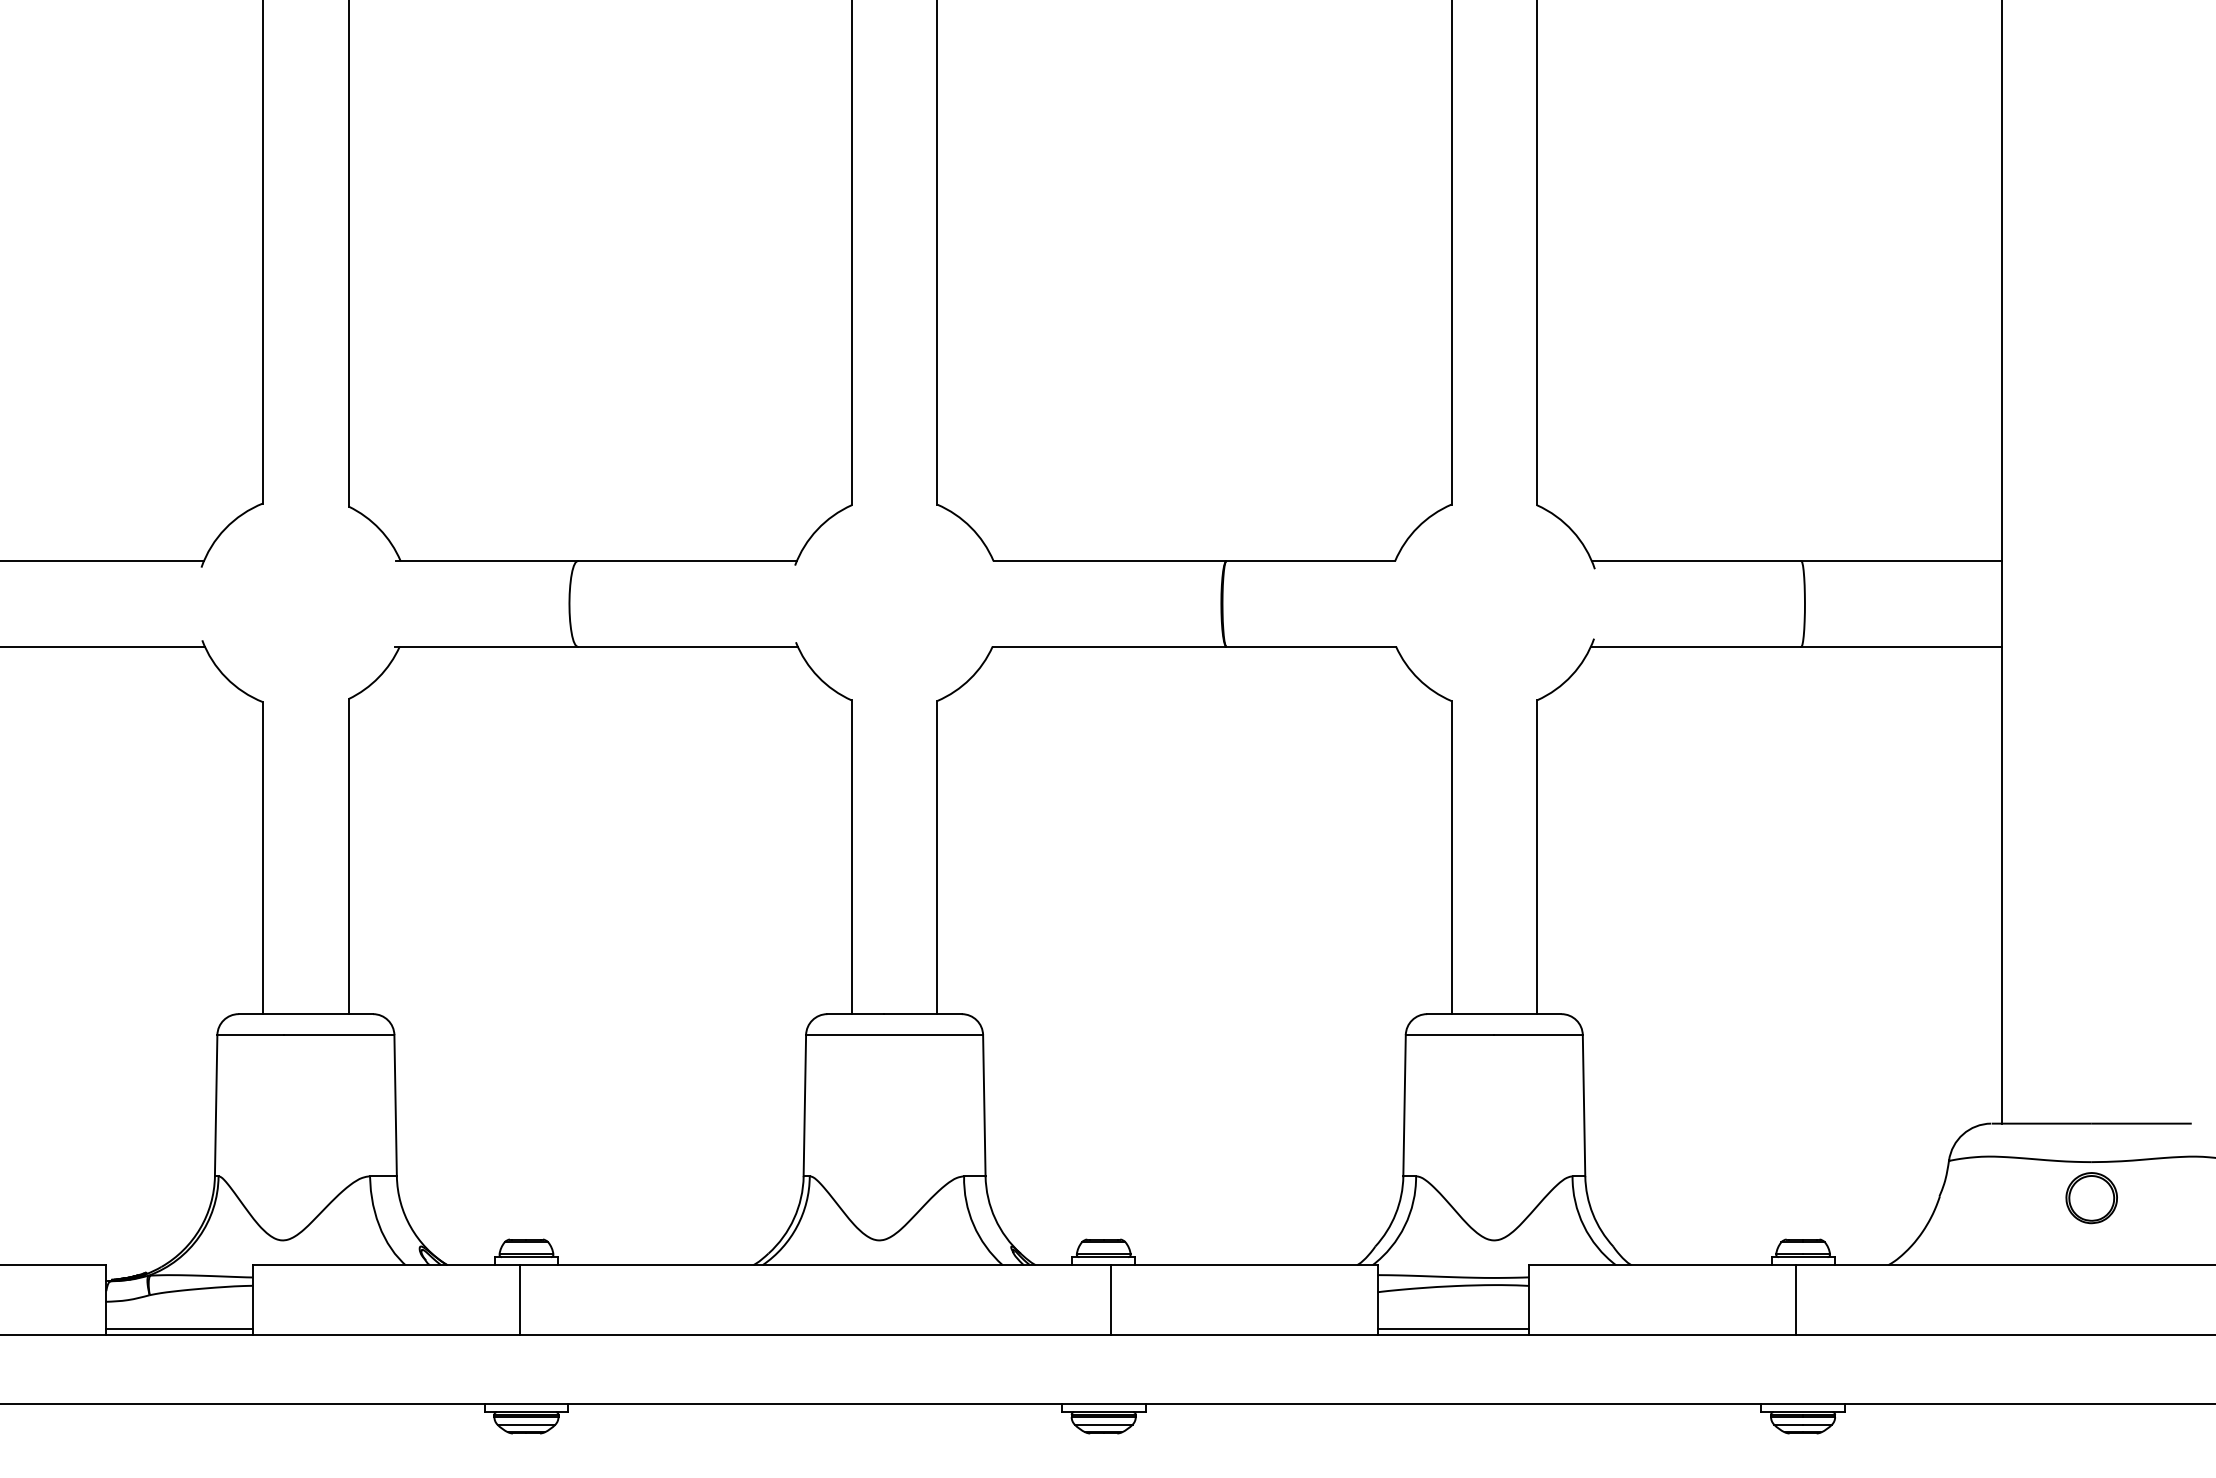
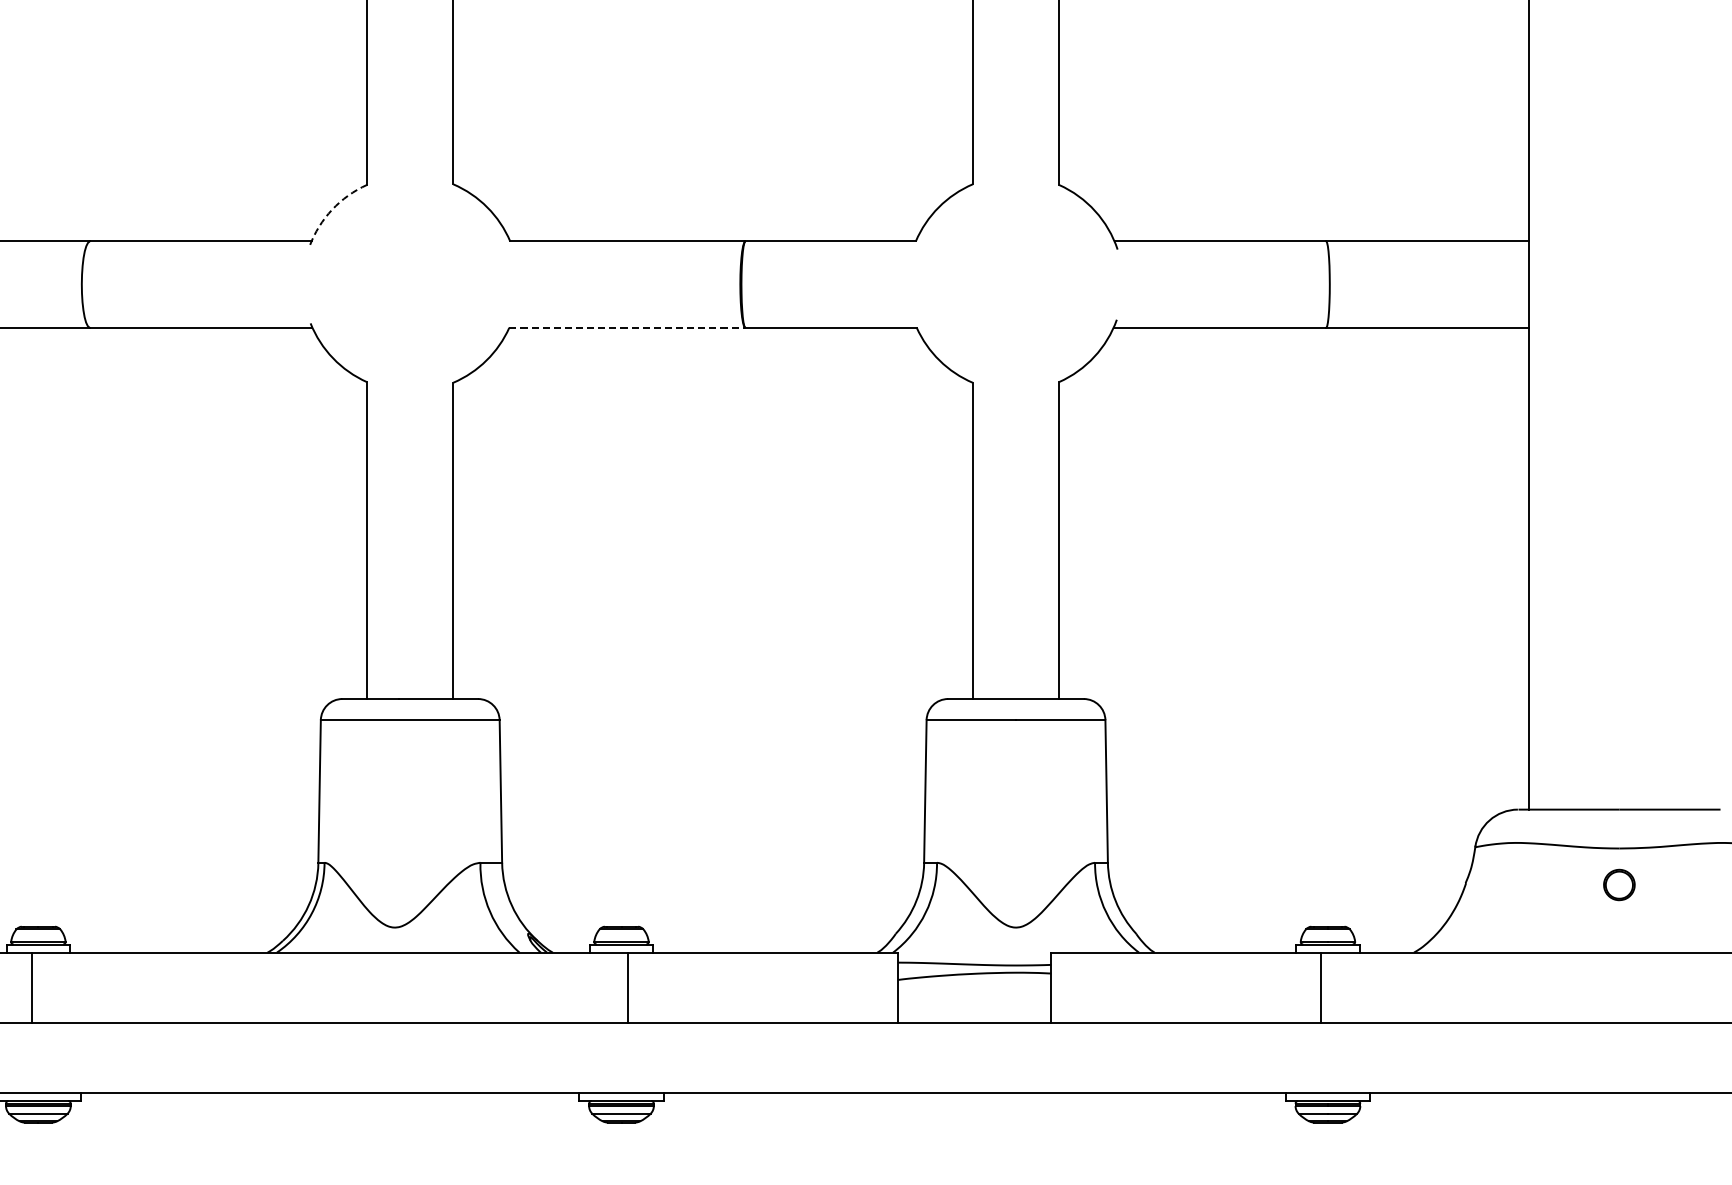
arc: (817, 529) -> (332, 209), solid -> dashed
line: (1109, 646) -> (627, 327), solid -> dashed
part: (2091, 1198) -> (1619, 885), size x0.6
line: (1453, 1329) -> (974, 1017), removed

